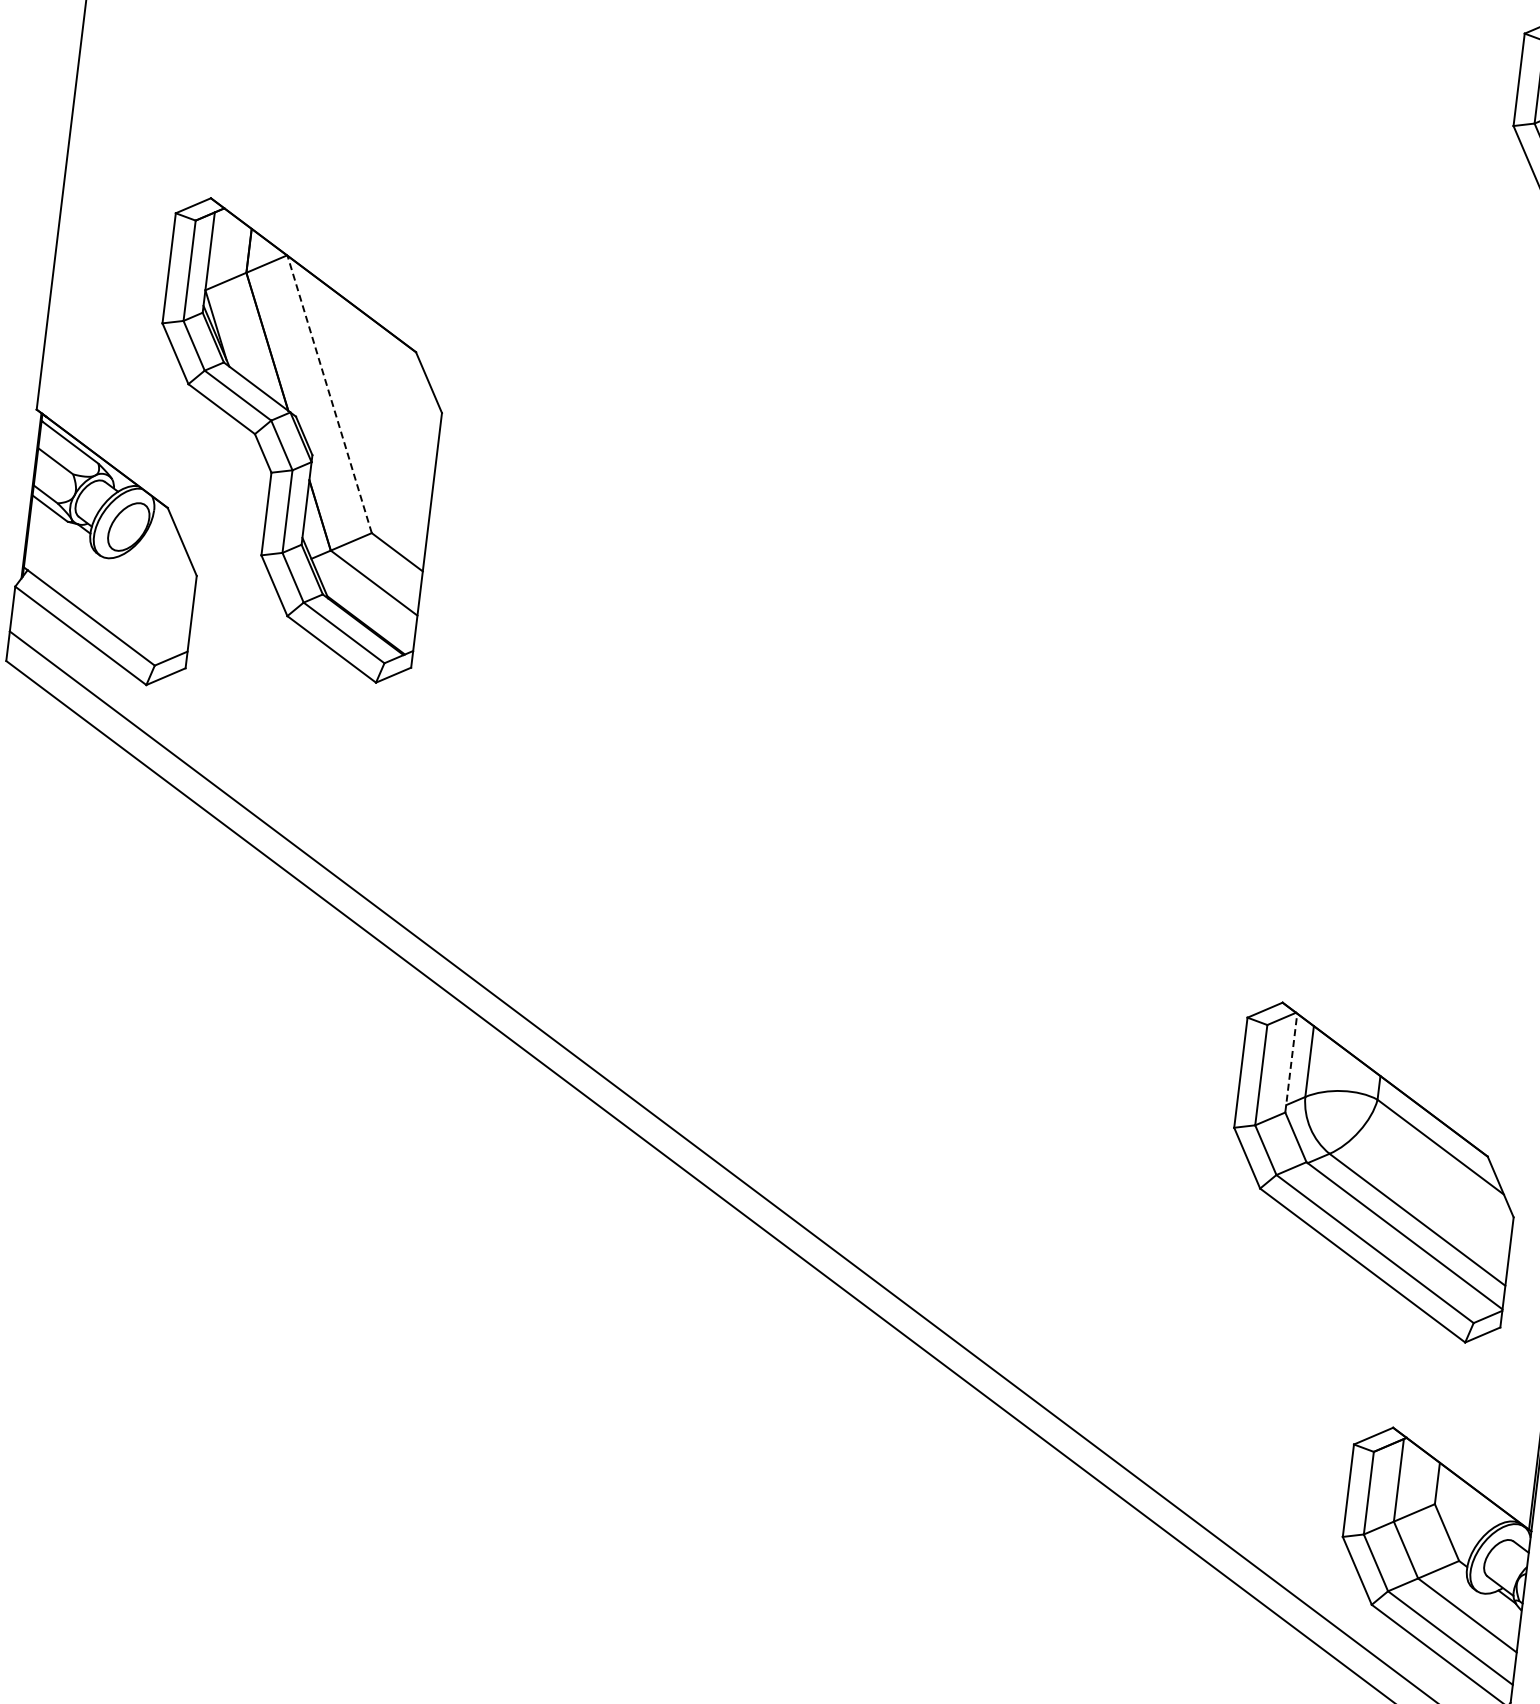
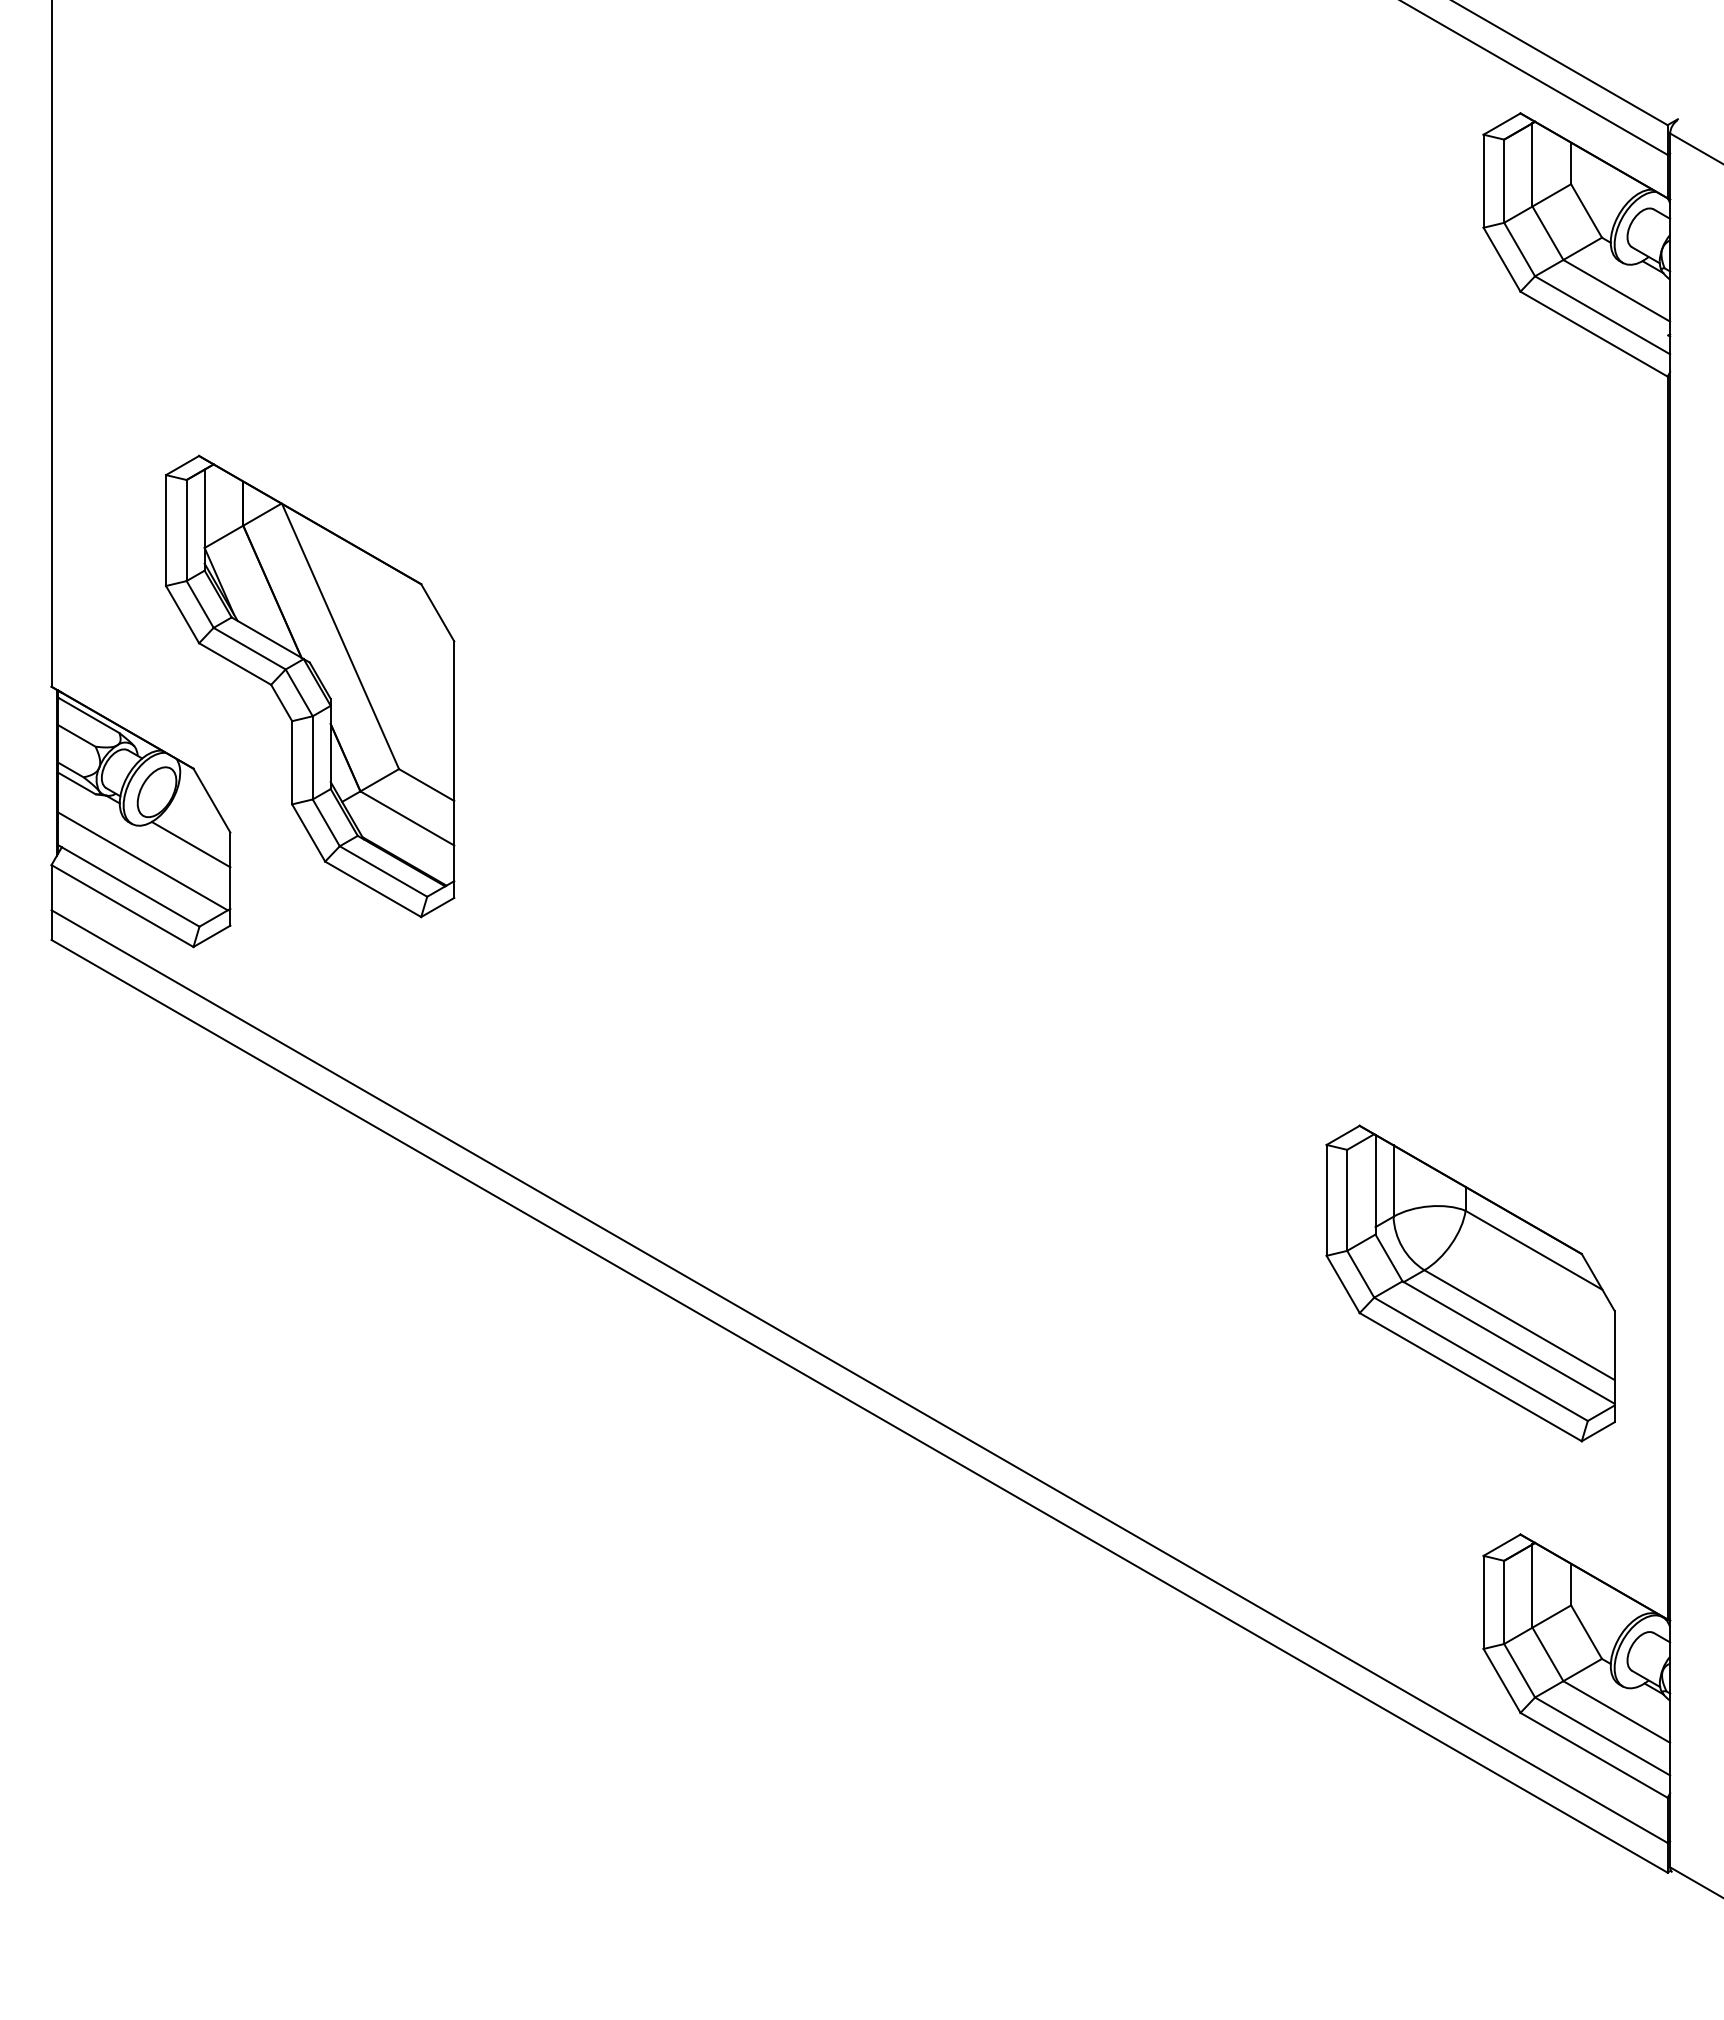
line: (329, 394) -> (340, 636), dashed -> solid
line: (155, 582) -> (190, 844), added
line: (106, 594) -> (142, 861), added
line: (1291, 1062) -> (1375, 1184), dashed -> solid

